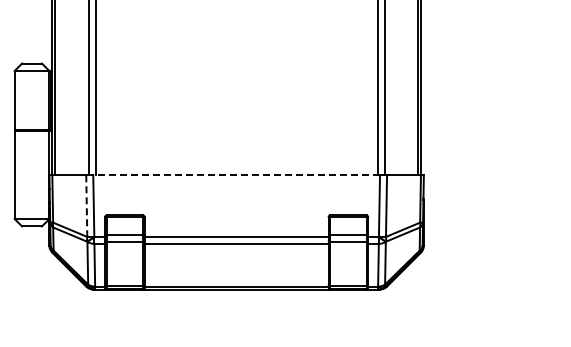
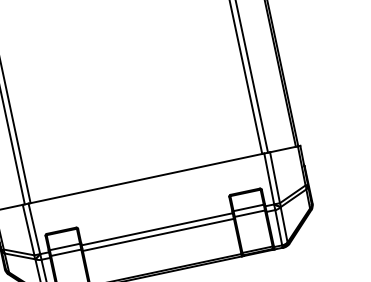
line: (236, 175) -> (146, 178), dashed -> solid
line: (86, 206) -> (28, 230), dashed -> solid

